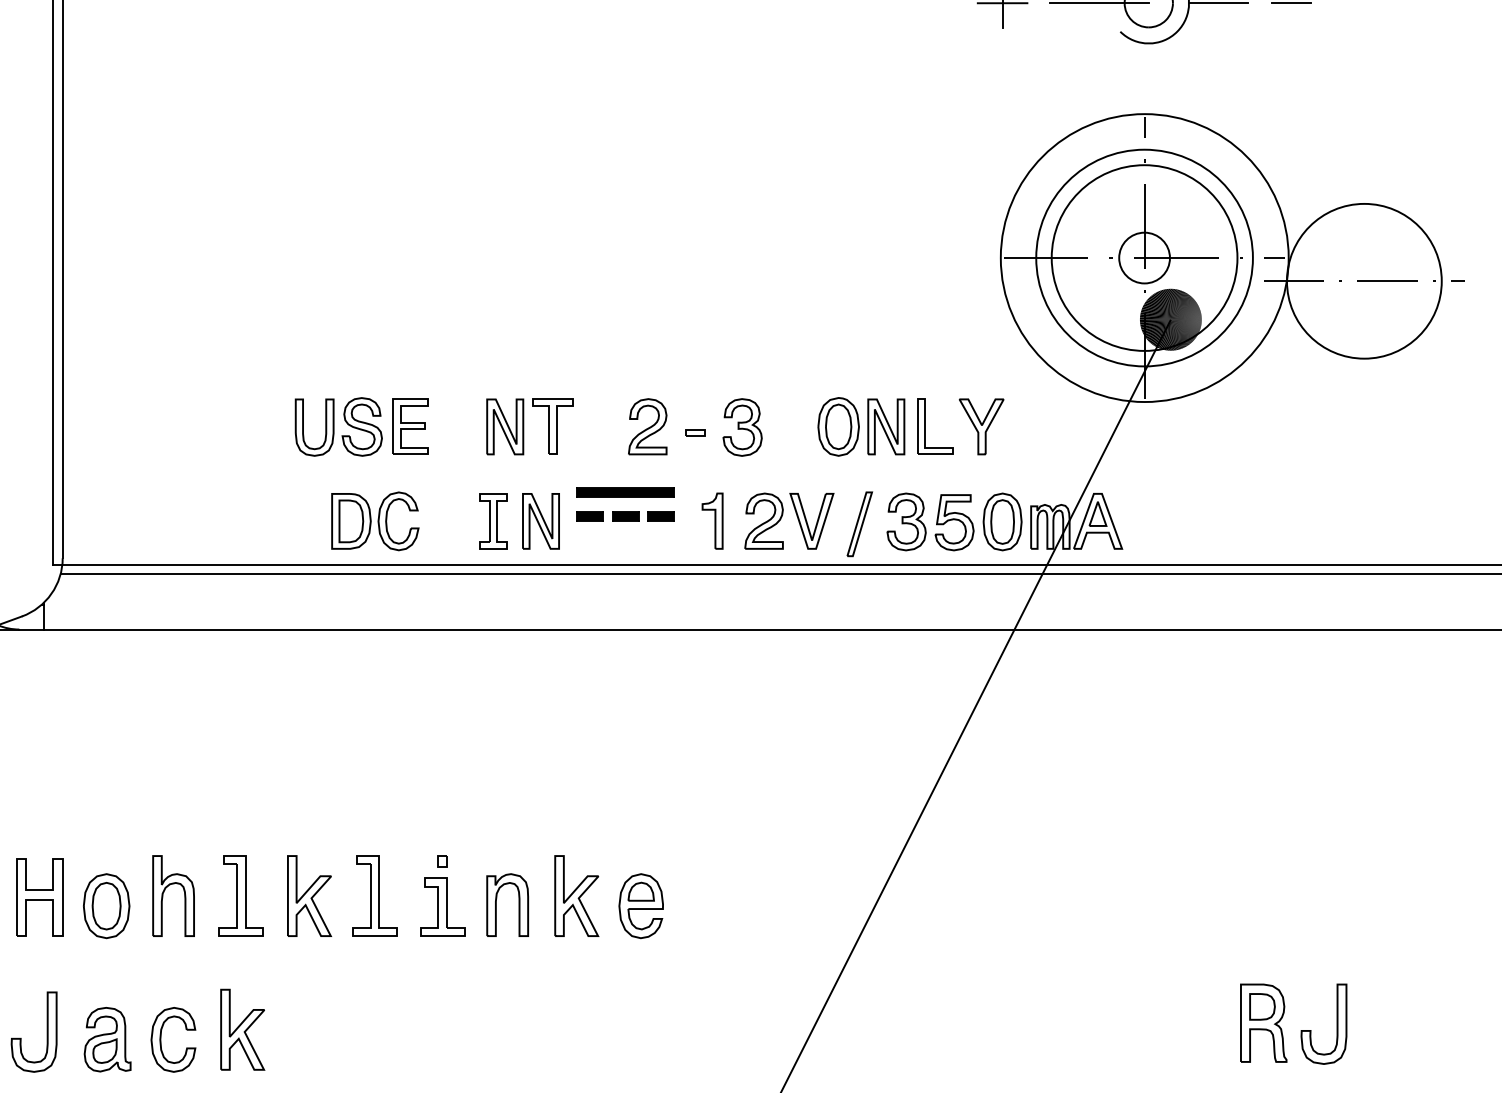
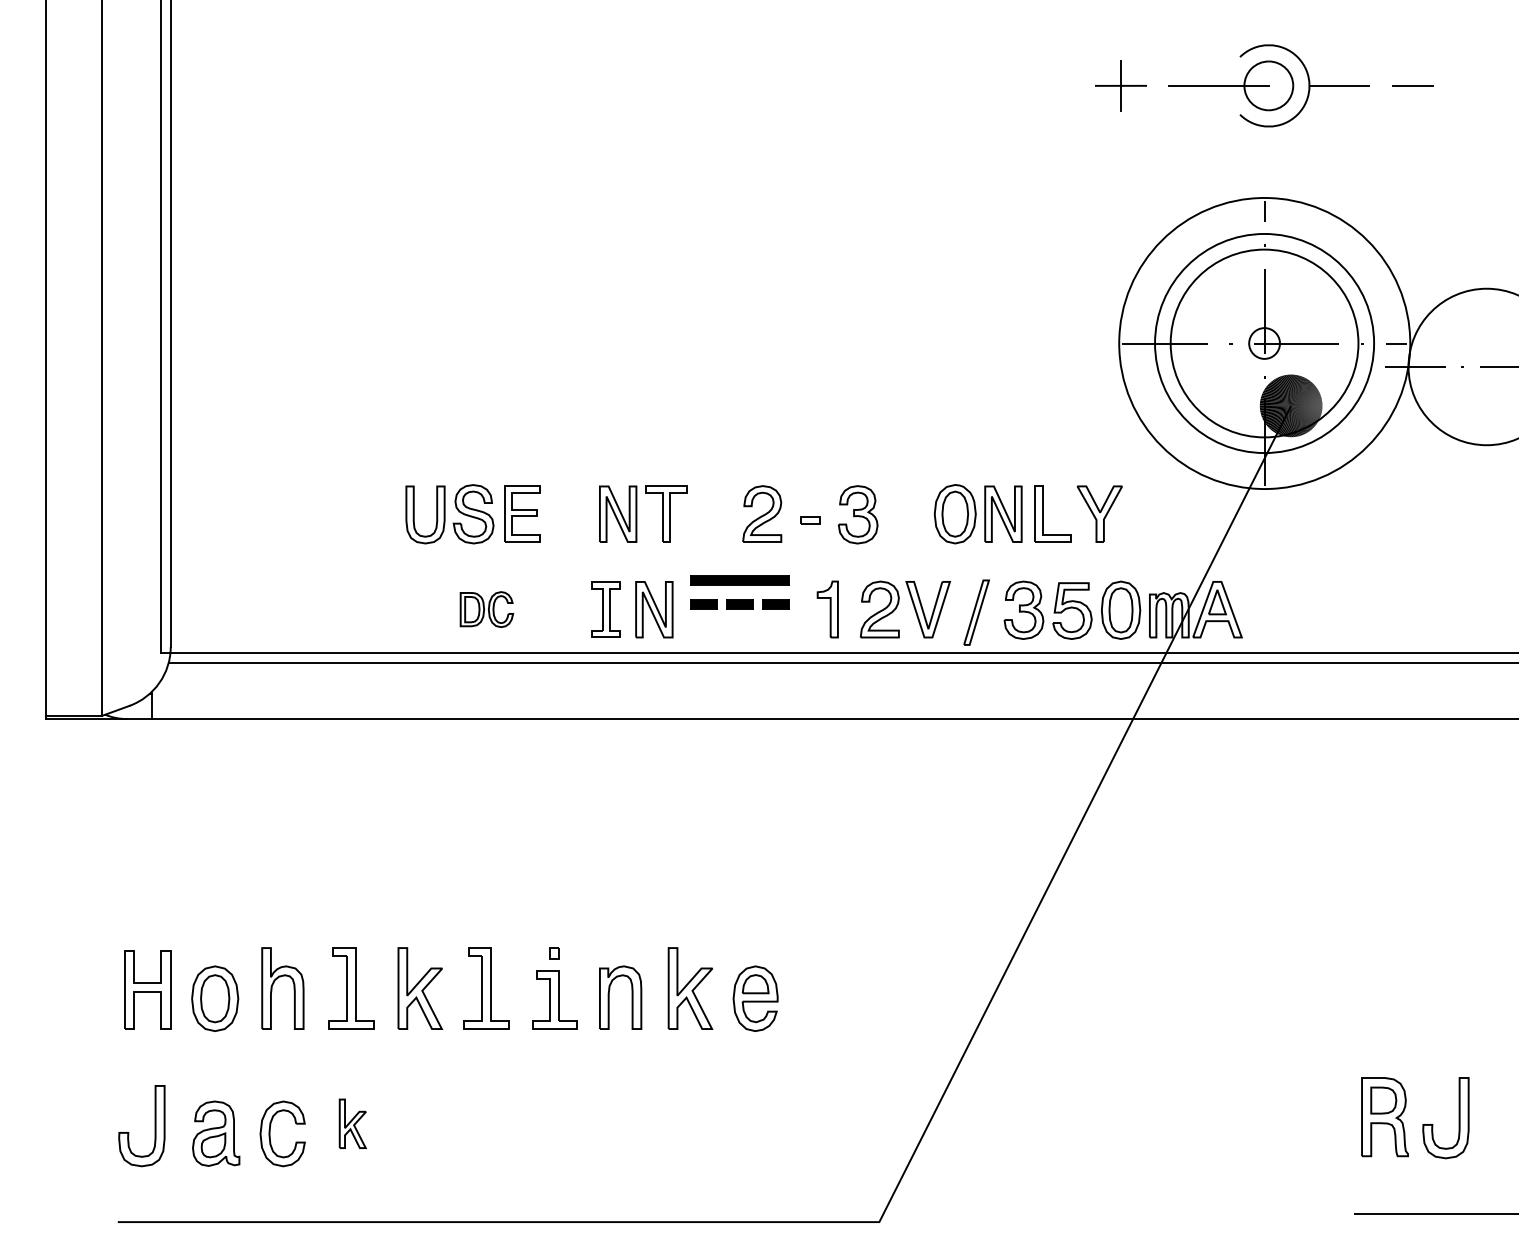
circle: (1144, 258) -> (1264, 343), size x0.6
part: (375, 521) -> (486, 609), size x0.6
part: (242, 1029) -> (352, 1123), size x0.6

